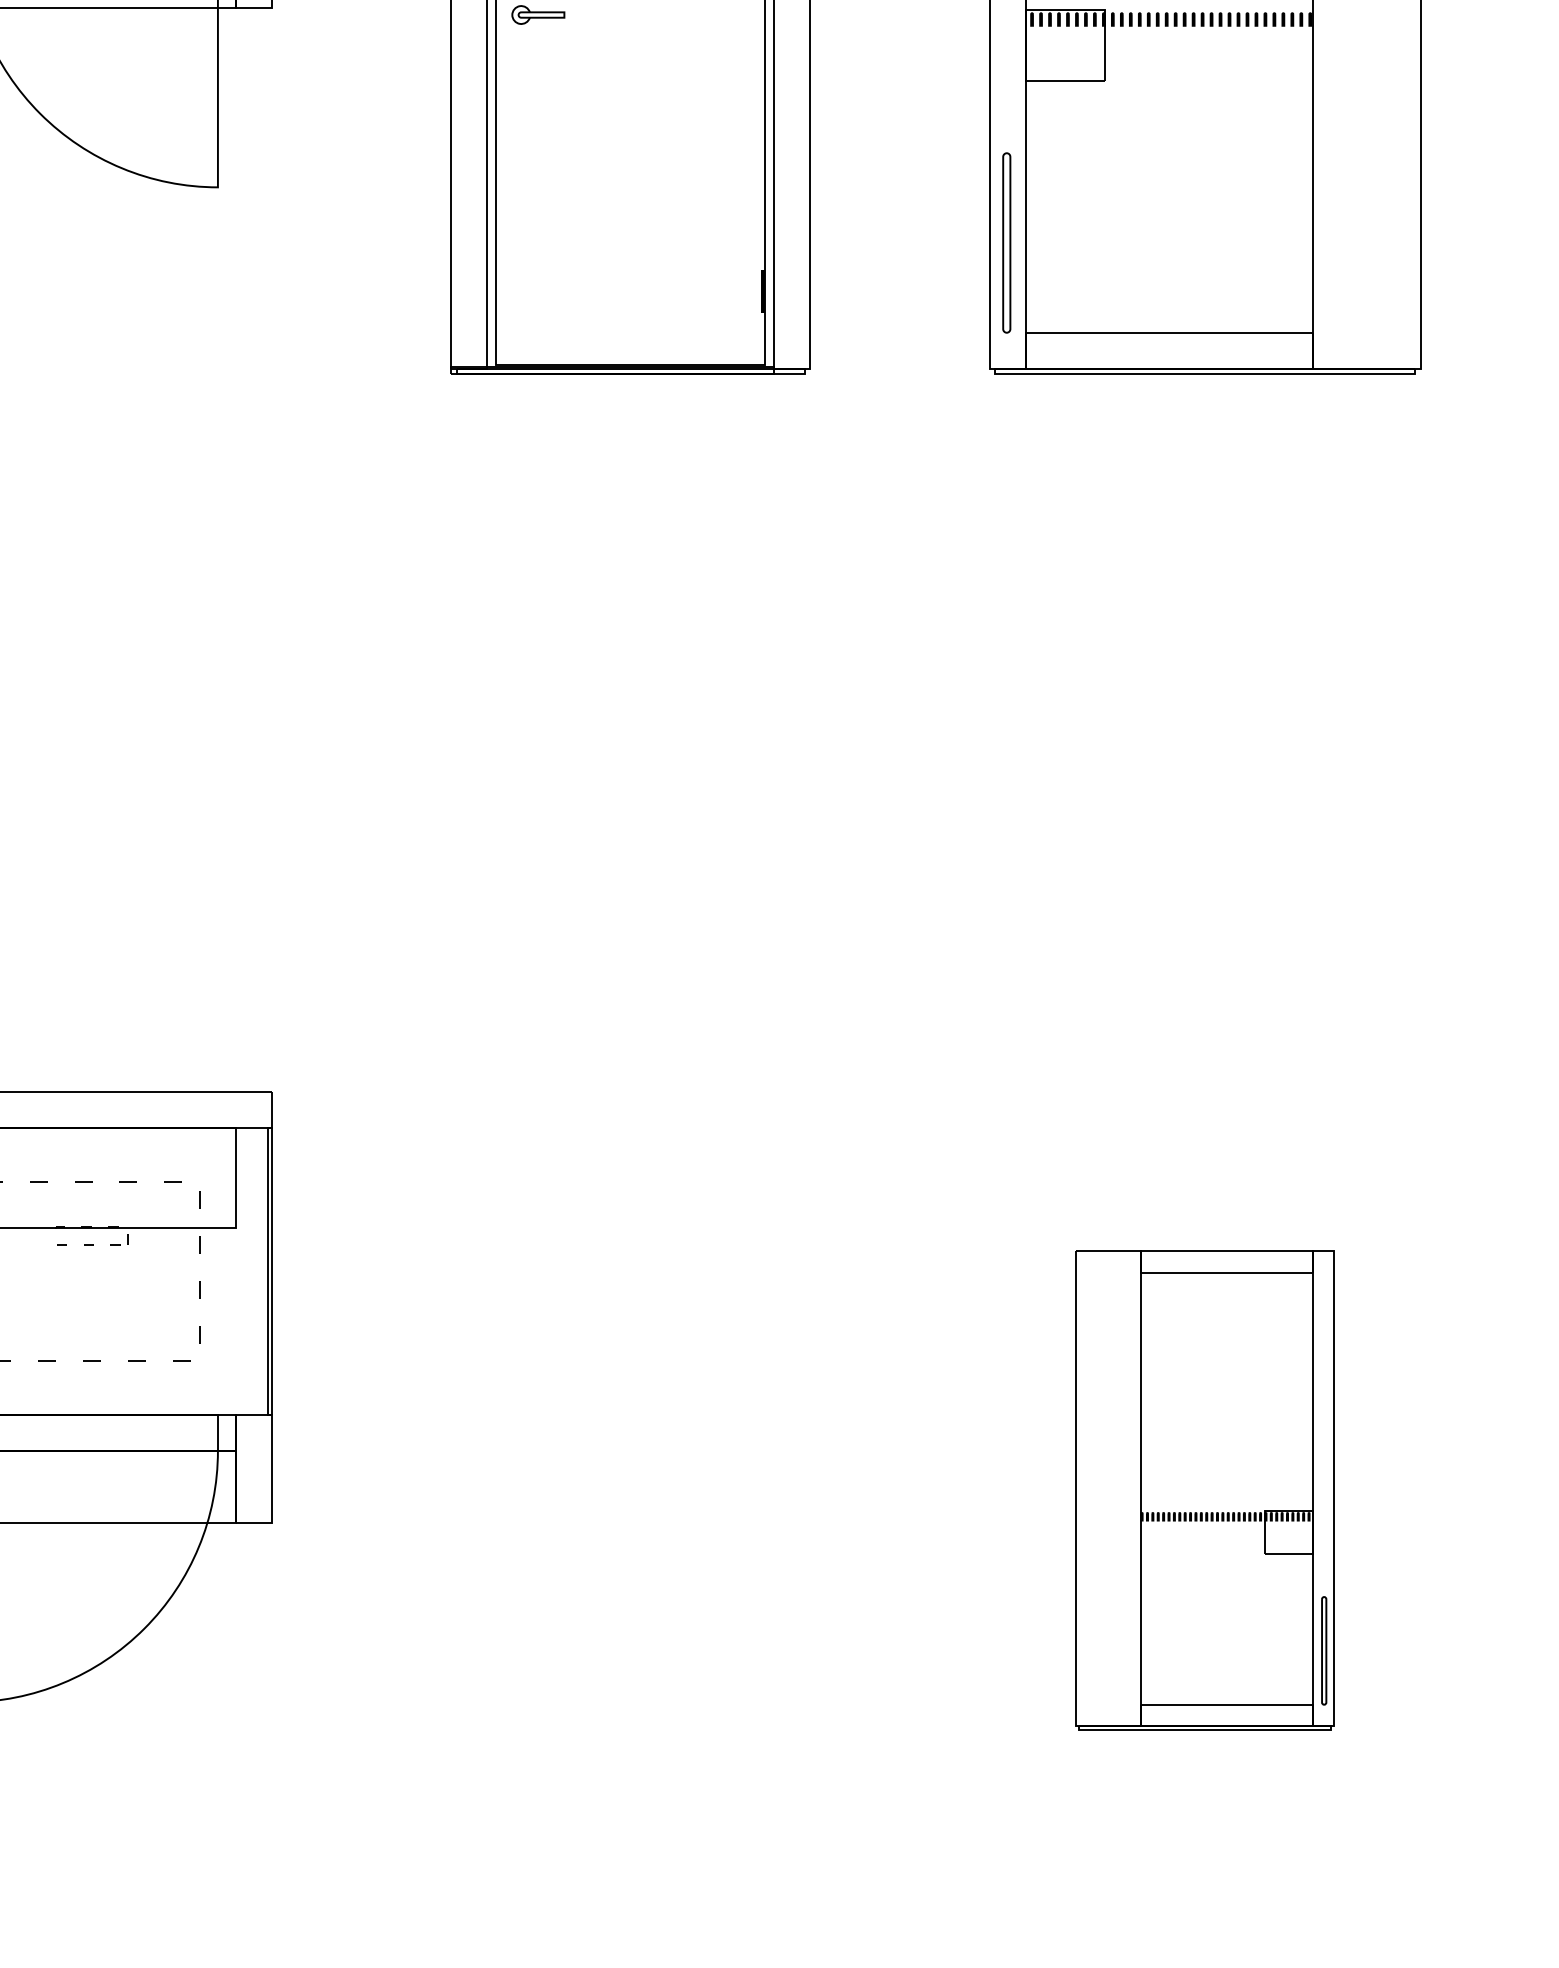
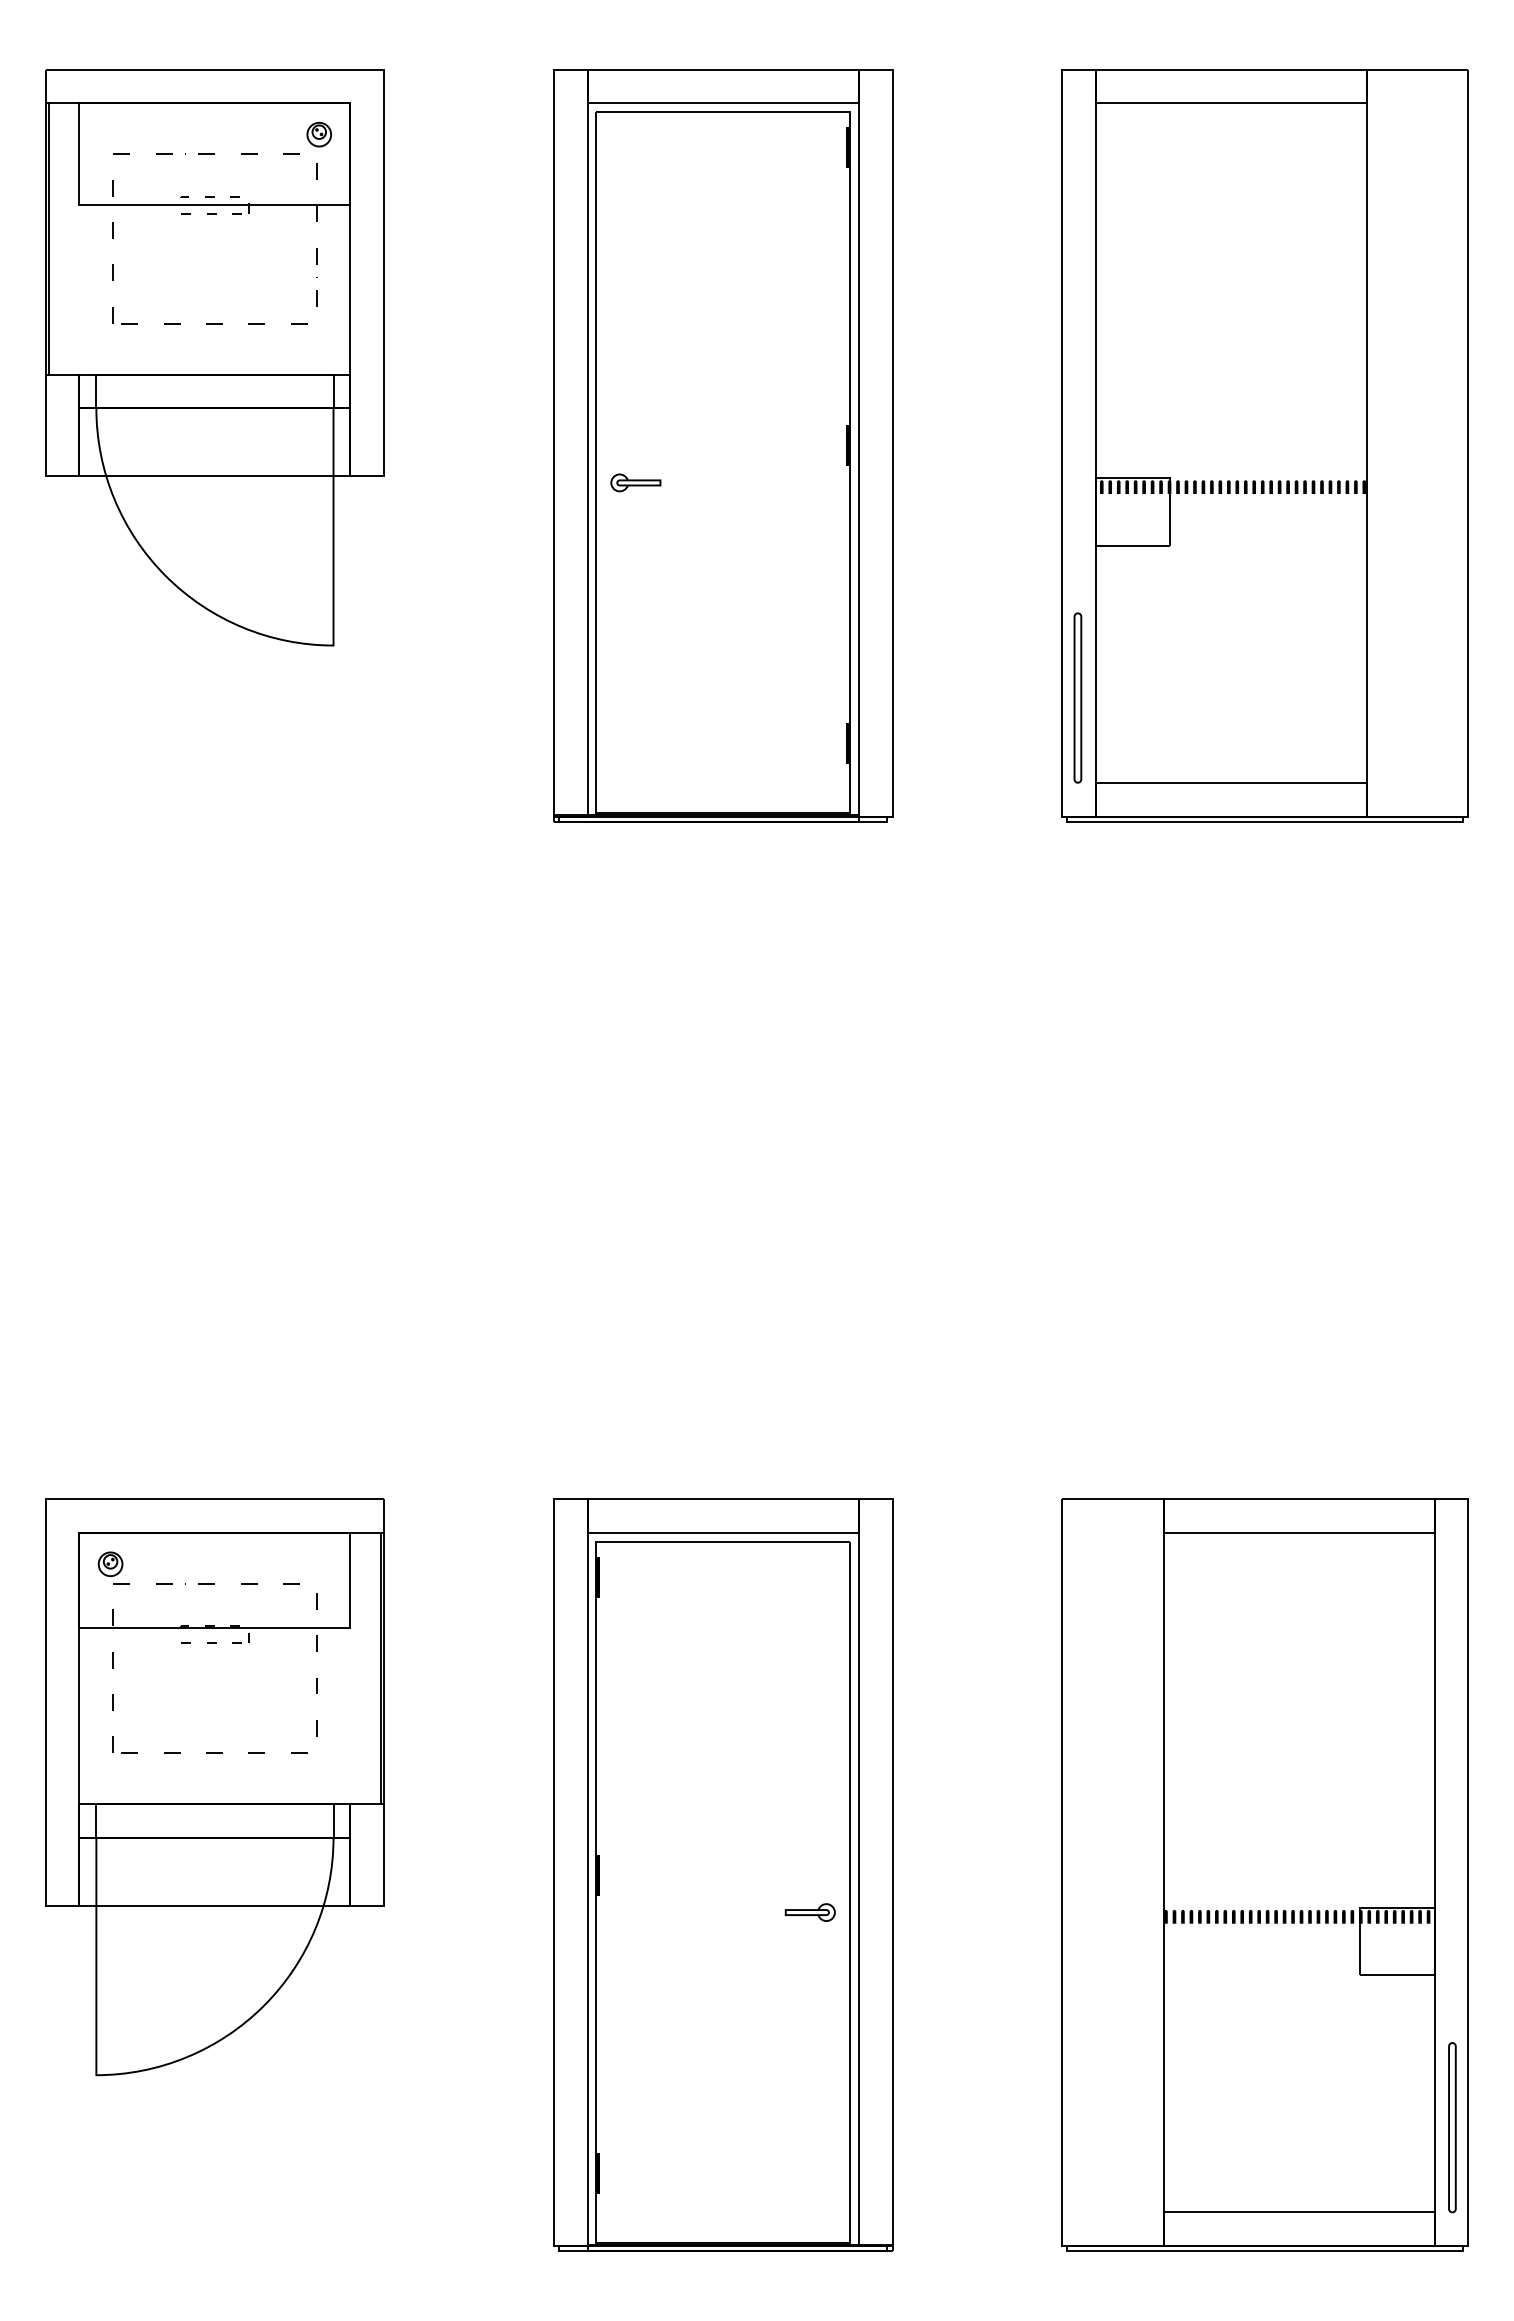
part: (631, 1489) -> (723, 1874), added
part: (1204, 1489) -> (1264, 1874), size x1.67

